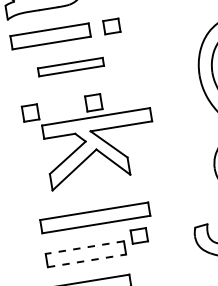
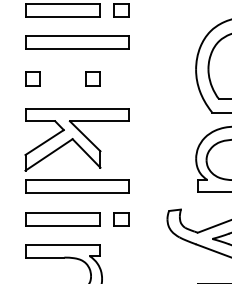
part: (71, 67) -> (77, 42), size x1.67
part: (100, 149) -> (76, 139), moved
part: (139, 236) -> (121, 219), moved
line: (84, 247) -> (62, 212), dashed -> solid
line: (87, 260) -> (63, 225), dashed -> solid

